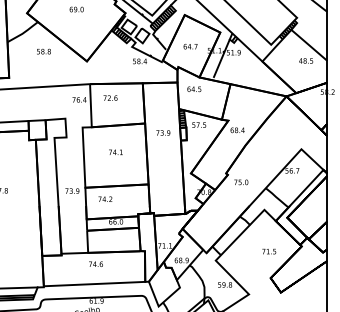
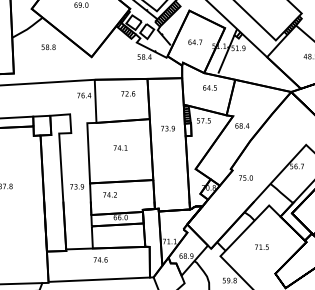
part: (194, 89) -> (210, 88), moved
part: (110, 97) -> (128, 93), moved
part: (269, 251) -> (262, 247), moved

